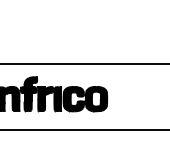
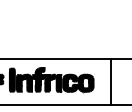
line: (132, 96) -> (111, 81), added

